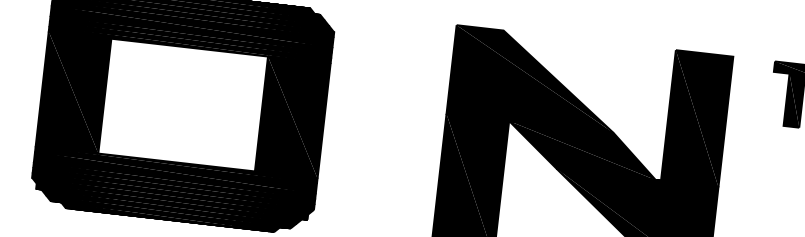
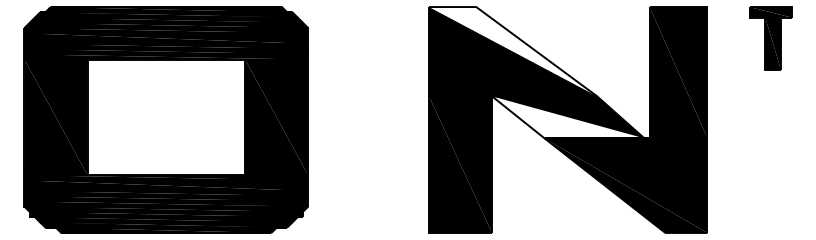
fill: (535, 78) -> (513, 51), removed
fill: (582, 150) -> (568, 117), removed

